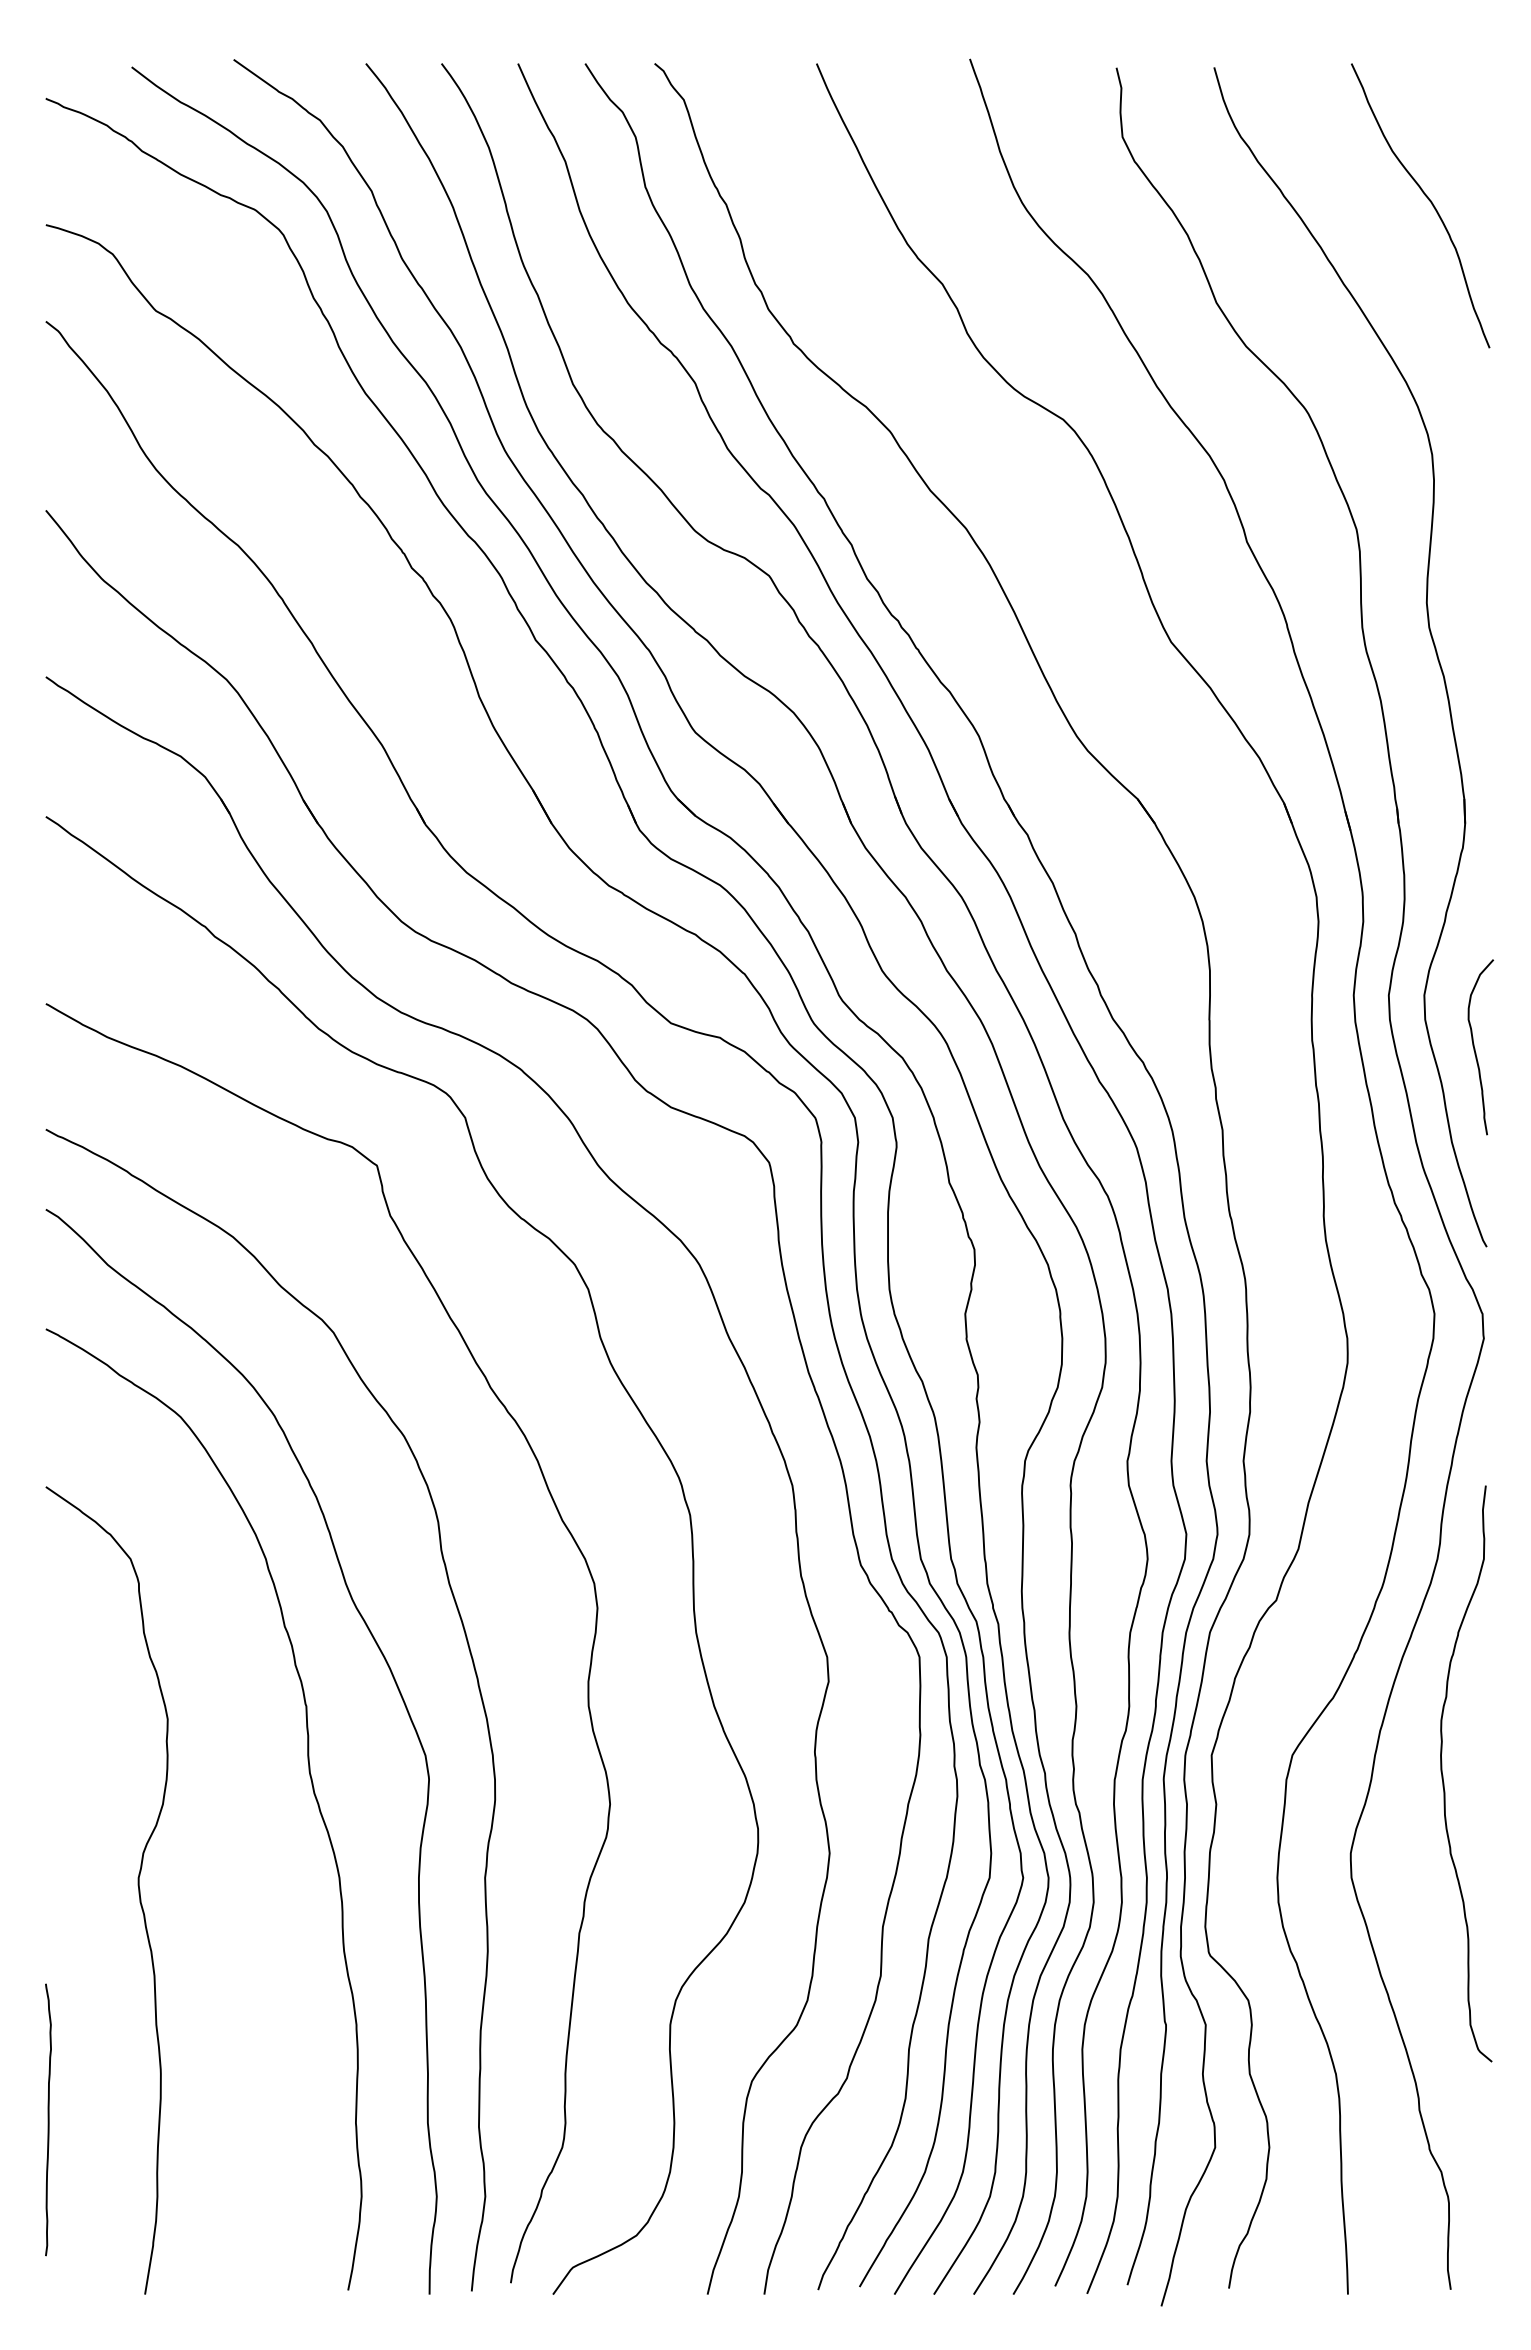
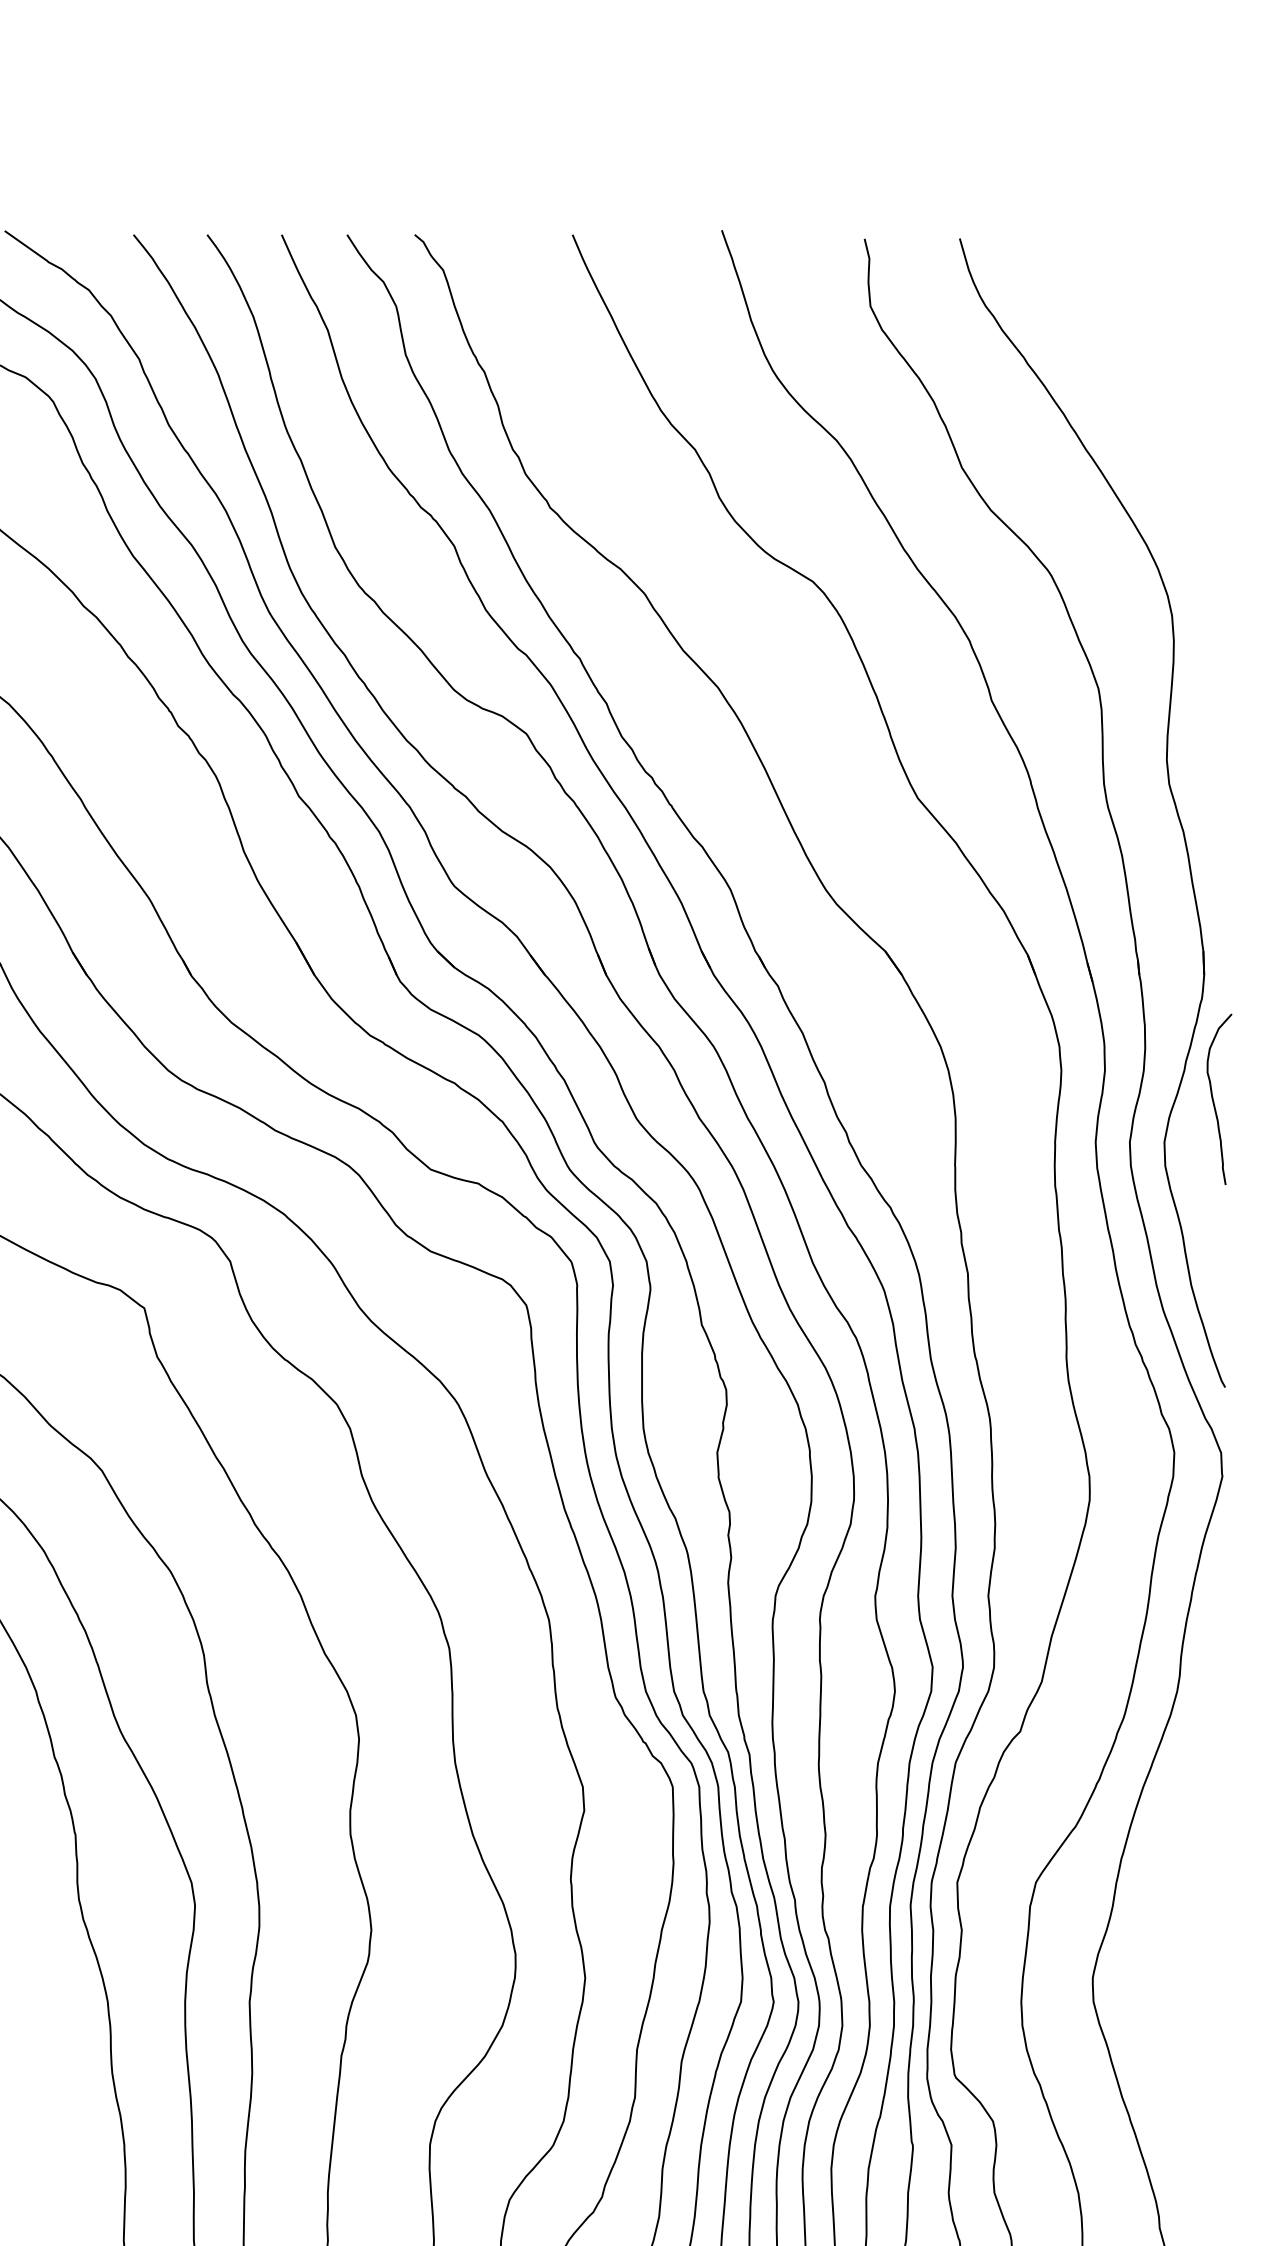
curve: (1428, 200) -> (1168, 368), removed
curve: (1475, 1048) -> (1214, 1100), moved
curve: (1443, 1775) -> (1183, 1902), removed

